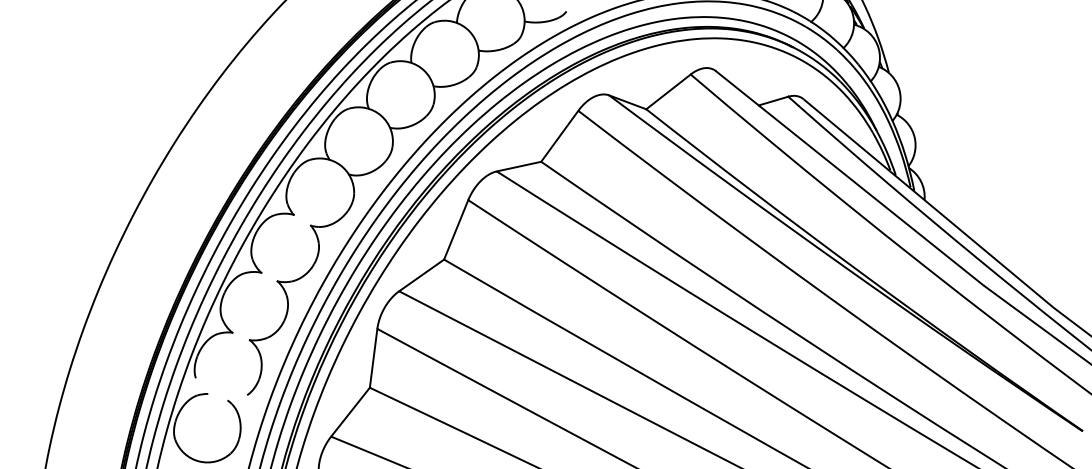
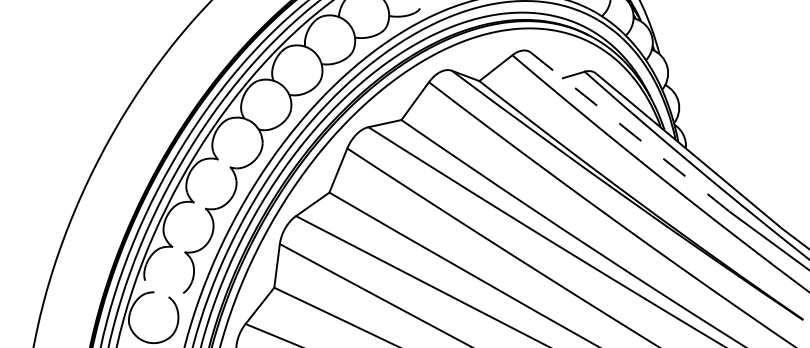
line: (849, 178) -> (630, 132), solid -> dashed

